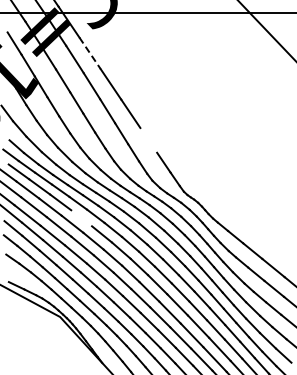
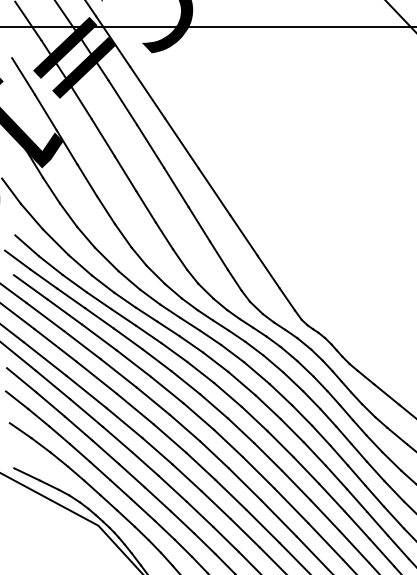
line: (90, 53) -> (148, 92), dashed -> solid
line: (148, 140) -> (243, 235), added
line: (81, 218) -> (133, 363), added

